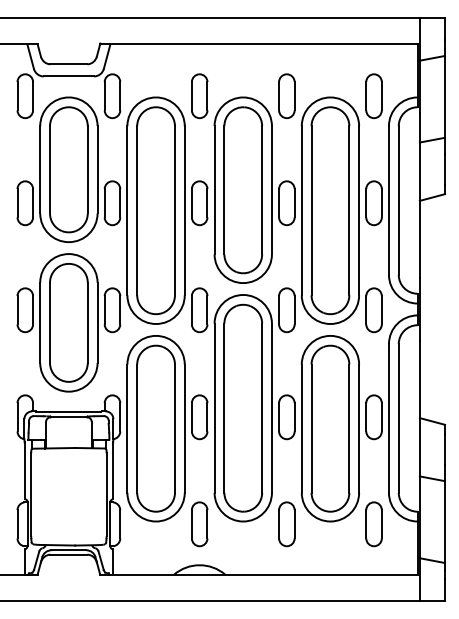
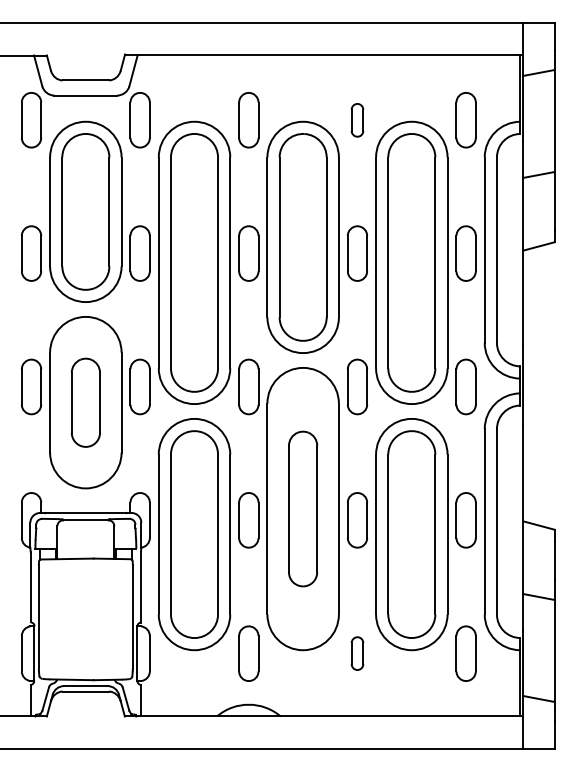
part: (286, 96) -> (357, 120), size x0.6
part: (68, 322) -> (85, 402), size x0.6
part: (242, 407) -> (302, 508), size x0.6
part: (286, 524) -> (357, 653), size x0.6

